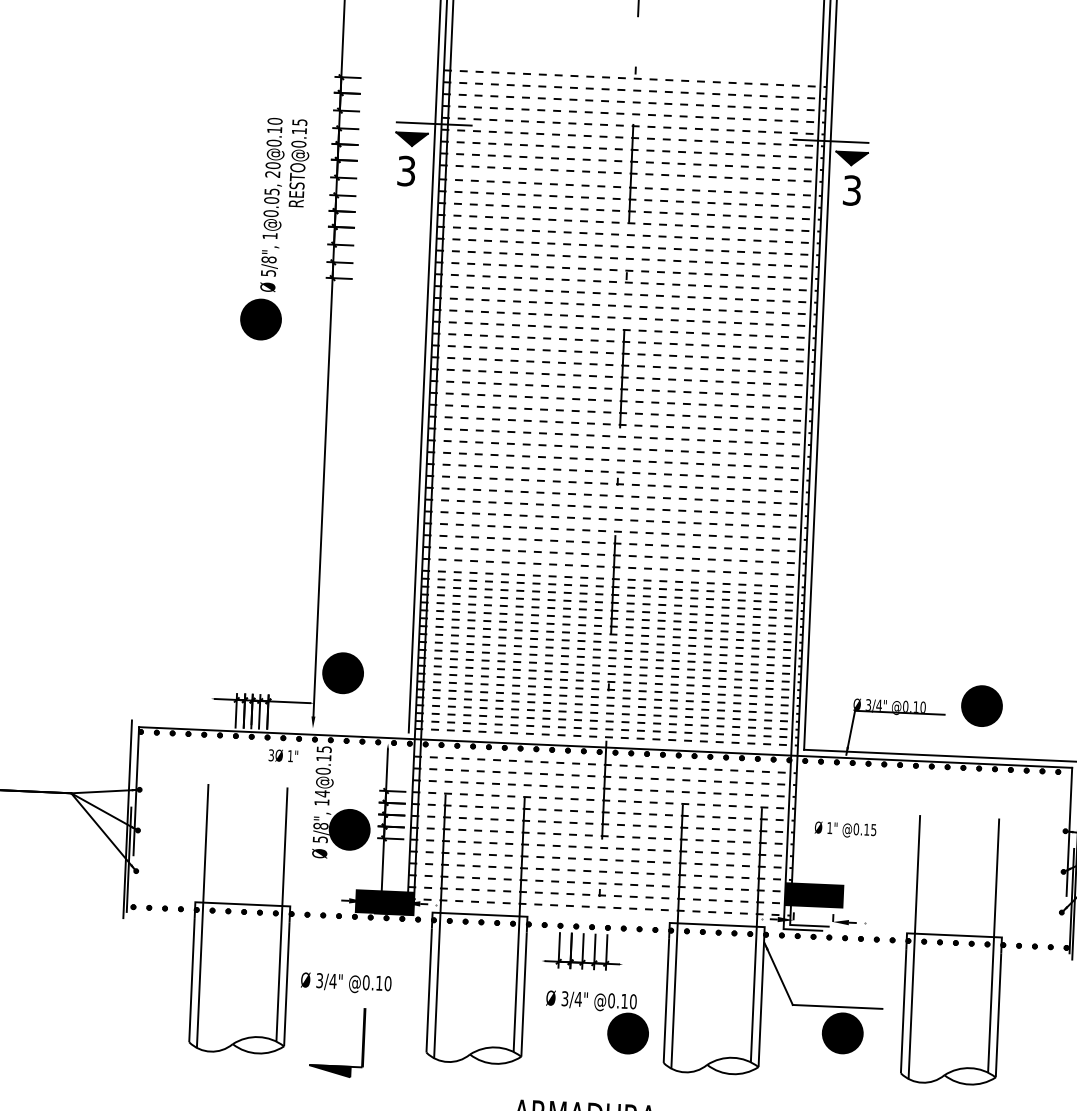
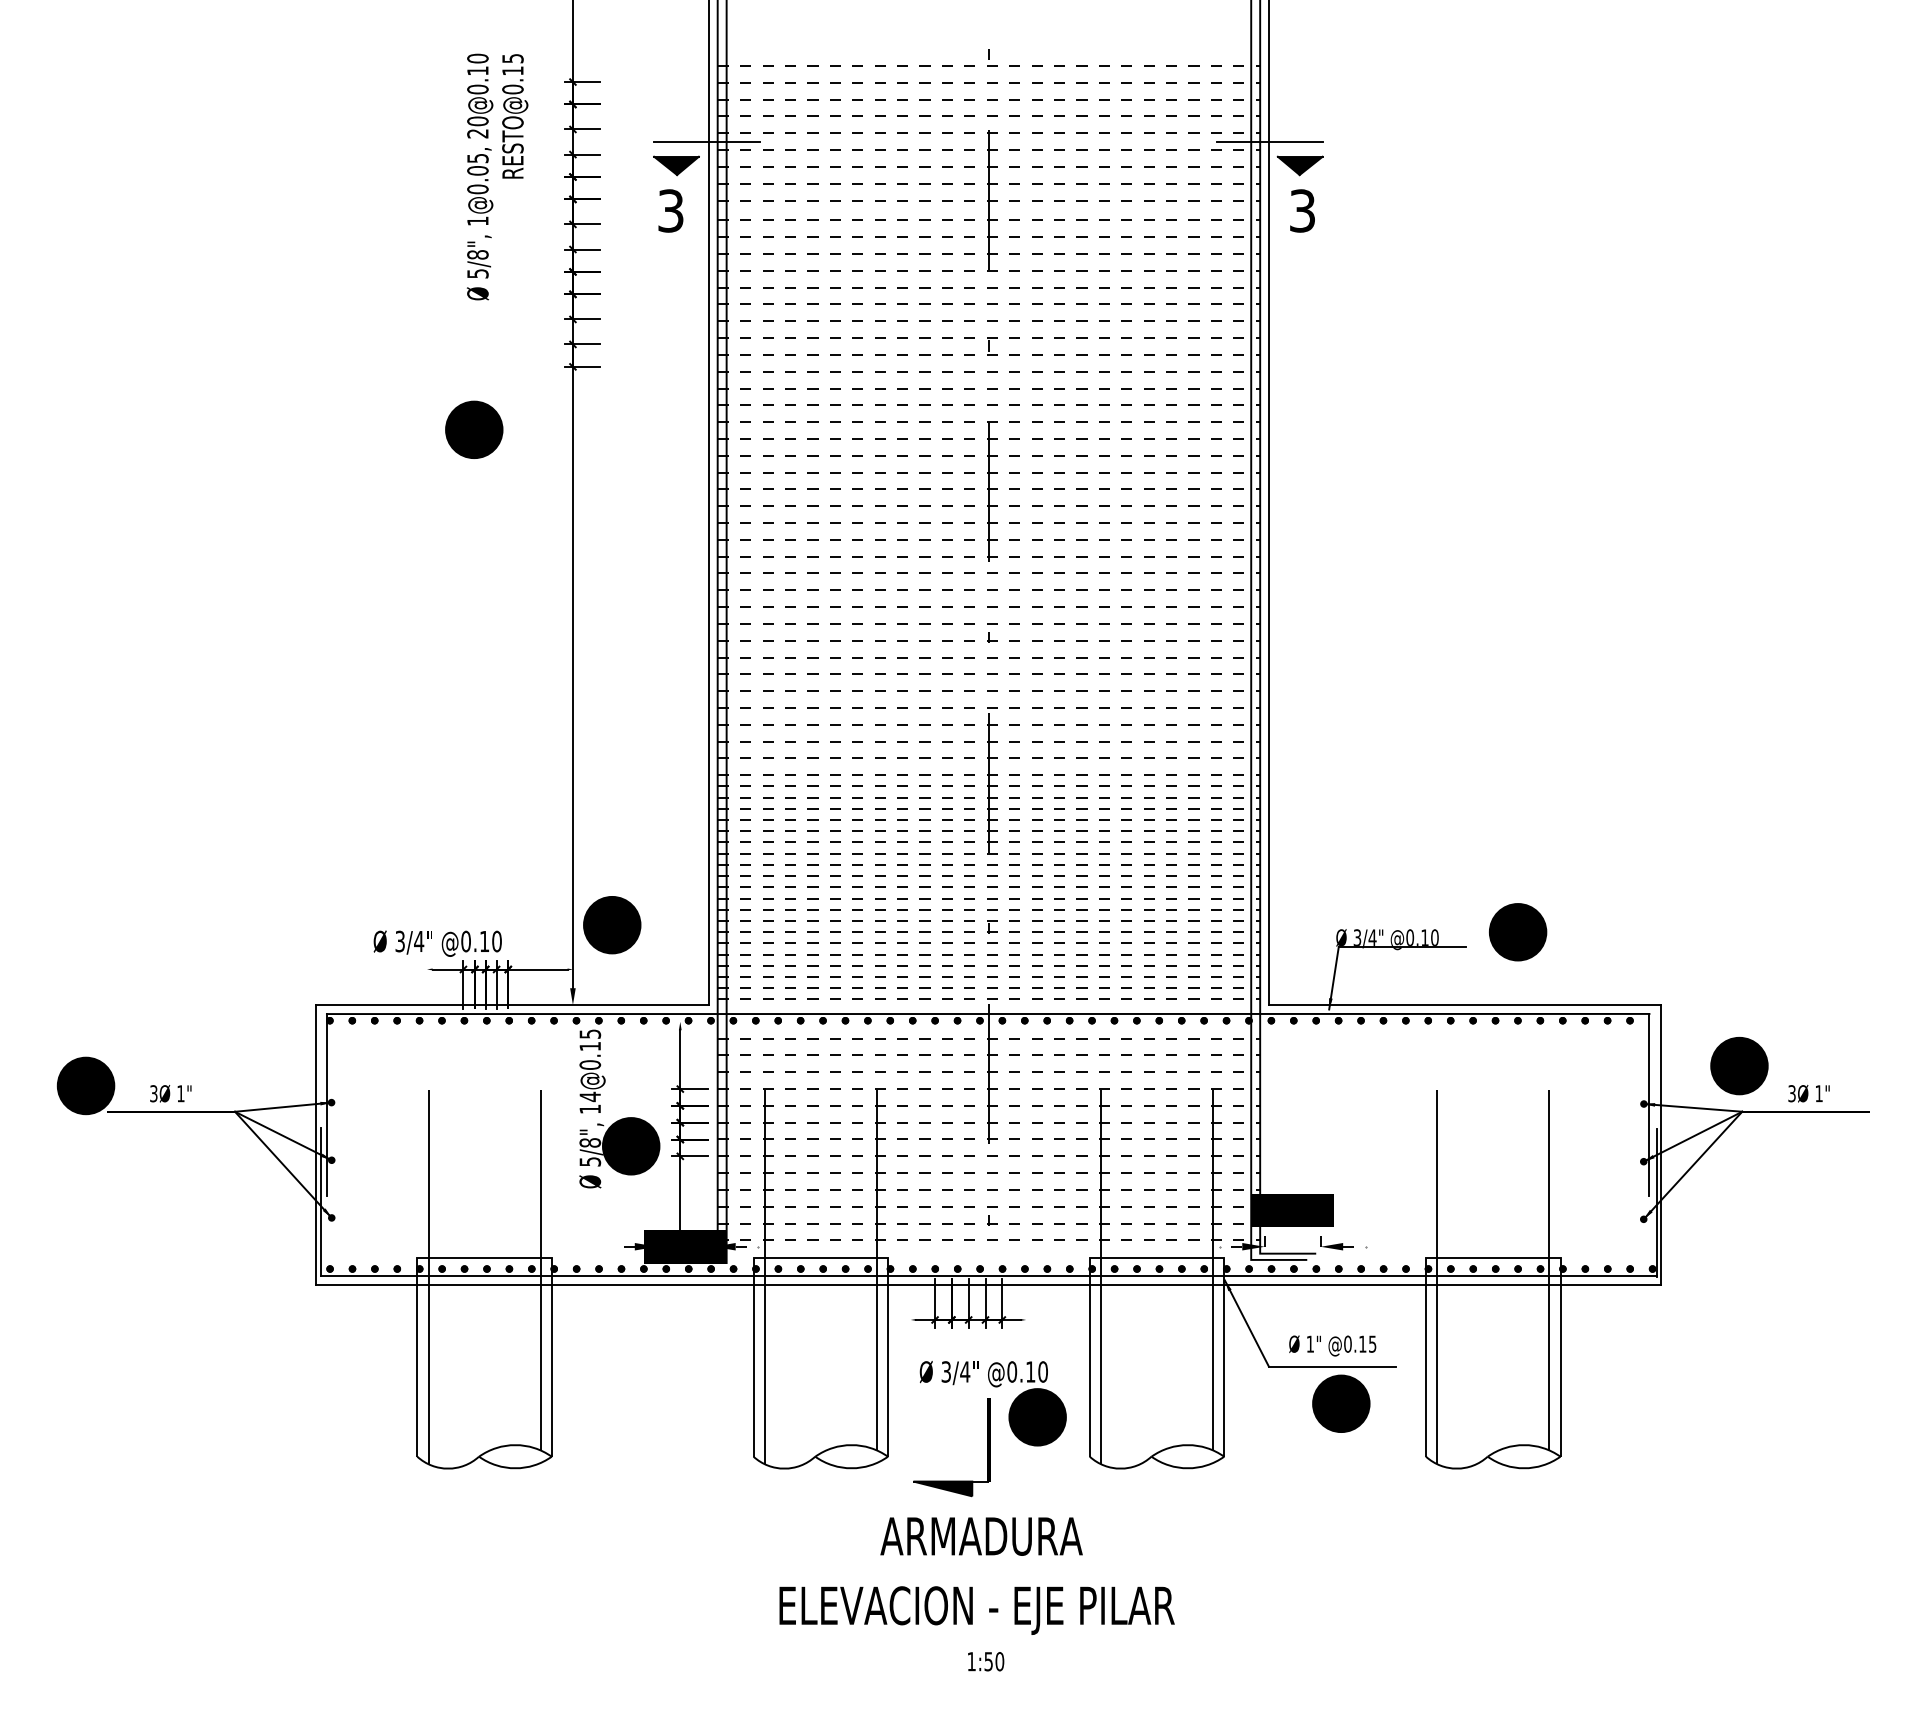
text: (285, 205) -> (497, 176), moved
line: (270, 726) -> (512, 1004), added
text: (283, 755) -> (170, 1093), moved
text: (845, 829) -> (1332, 1345), moved
line: (597, 932) -> (988, 1276), added
line: (597, 939) -> (988, 1285), added
text: (346, 983) -> (437, 943), moved
part: (336, 1065) -> (951, 1480), moved

